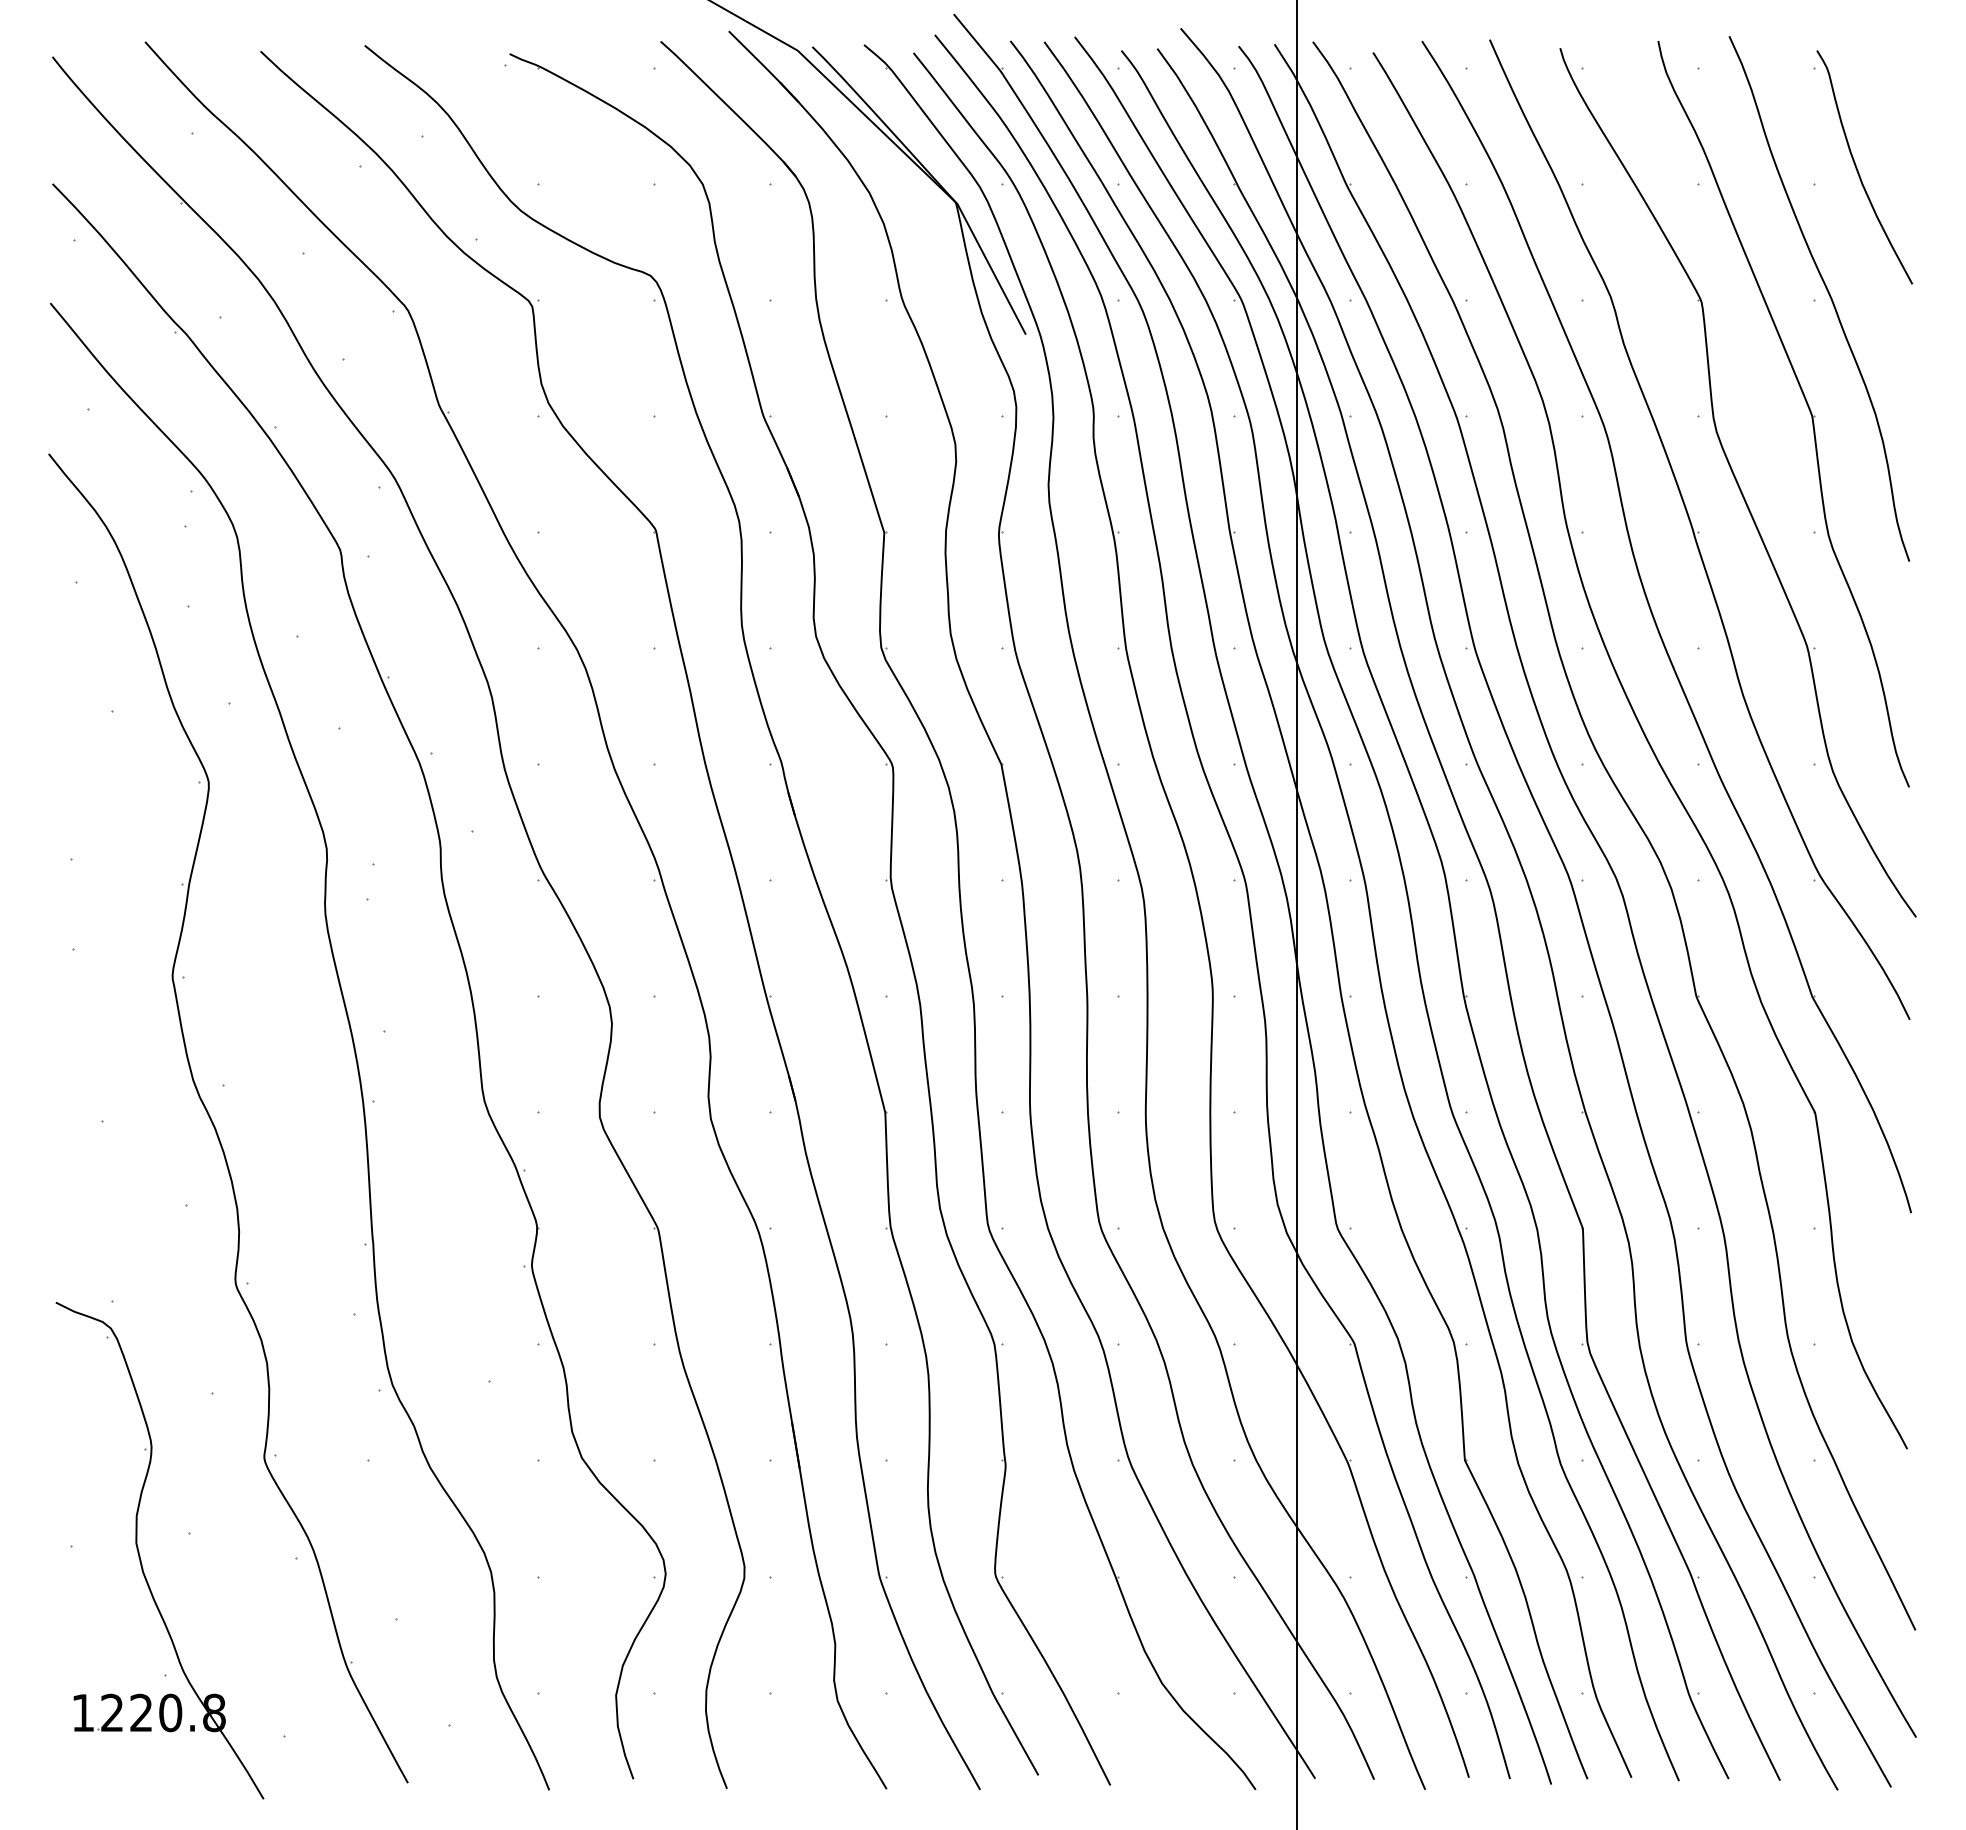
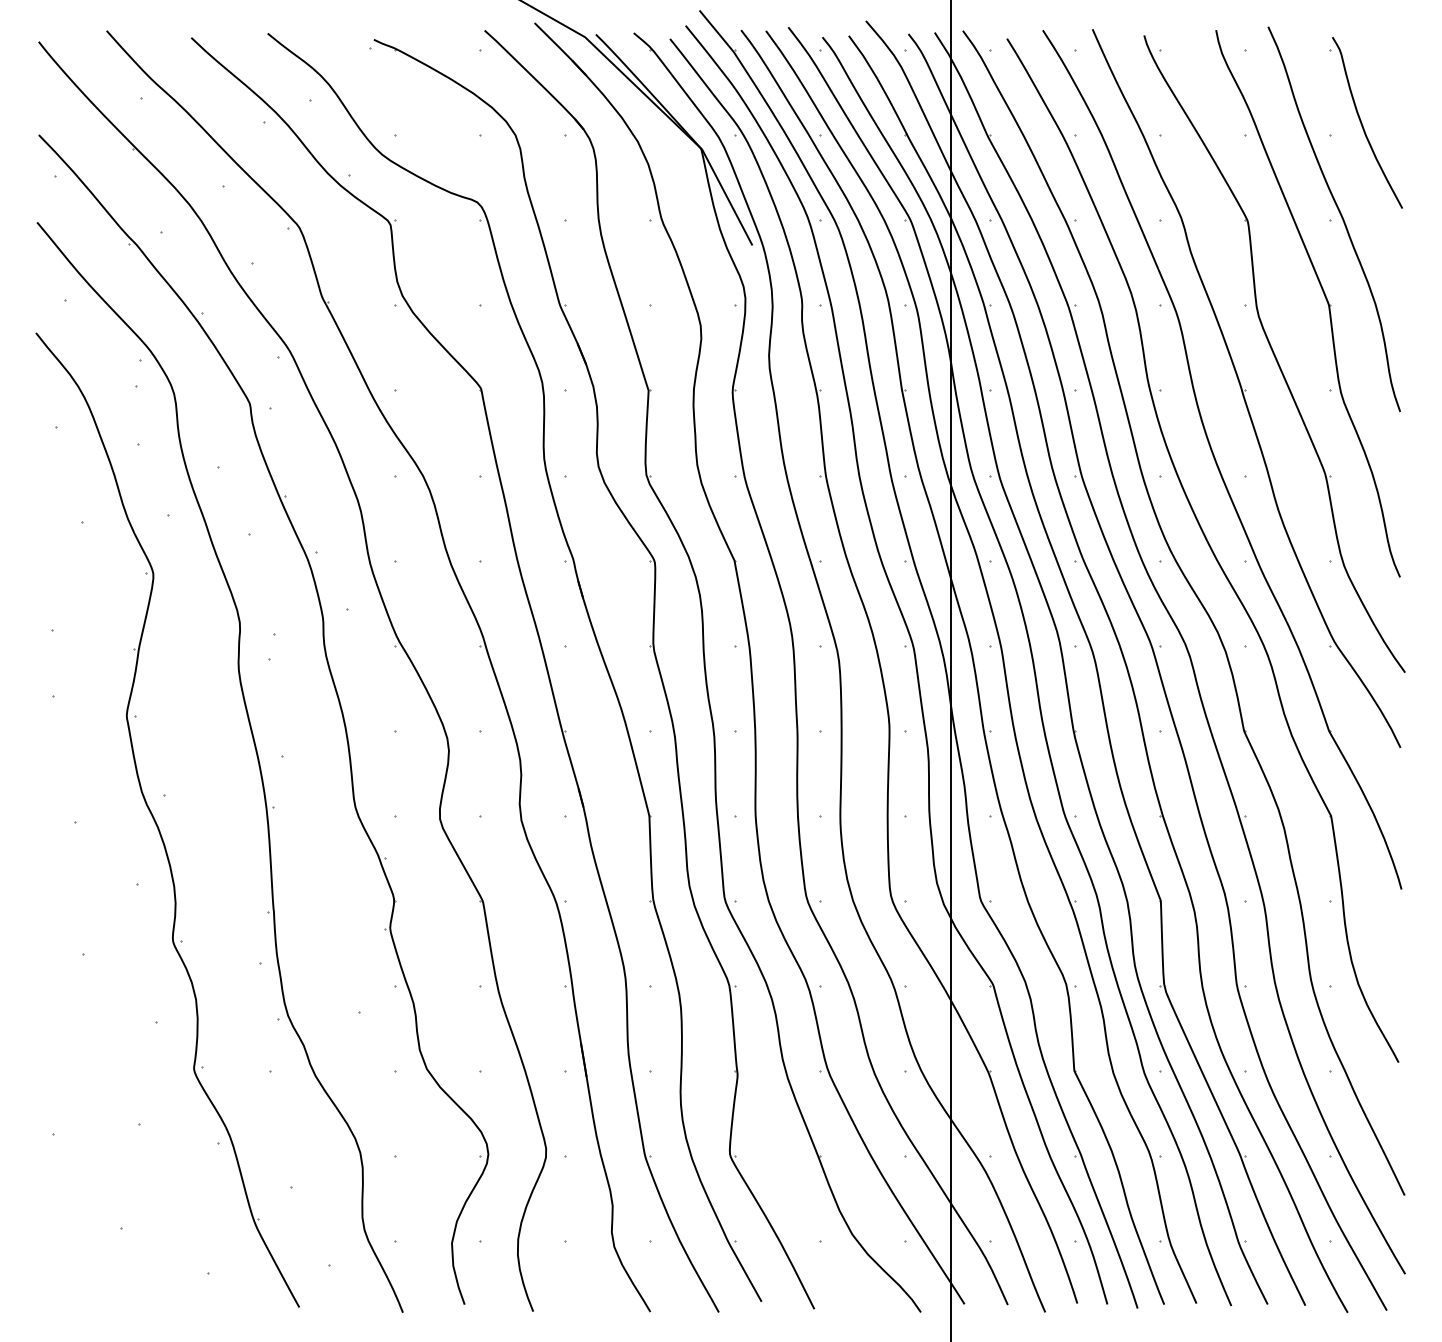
part: (140, 1555) -> (103, 1140), removed

